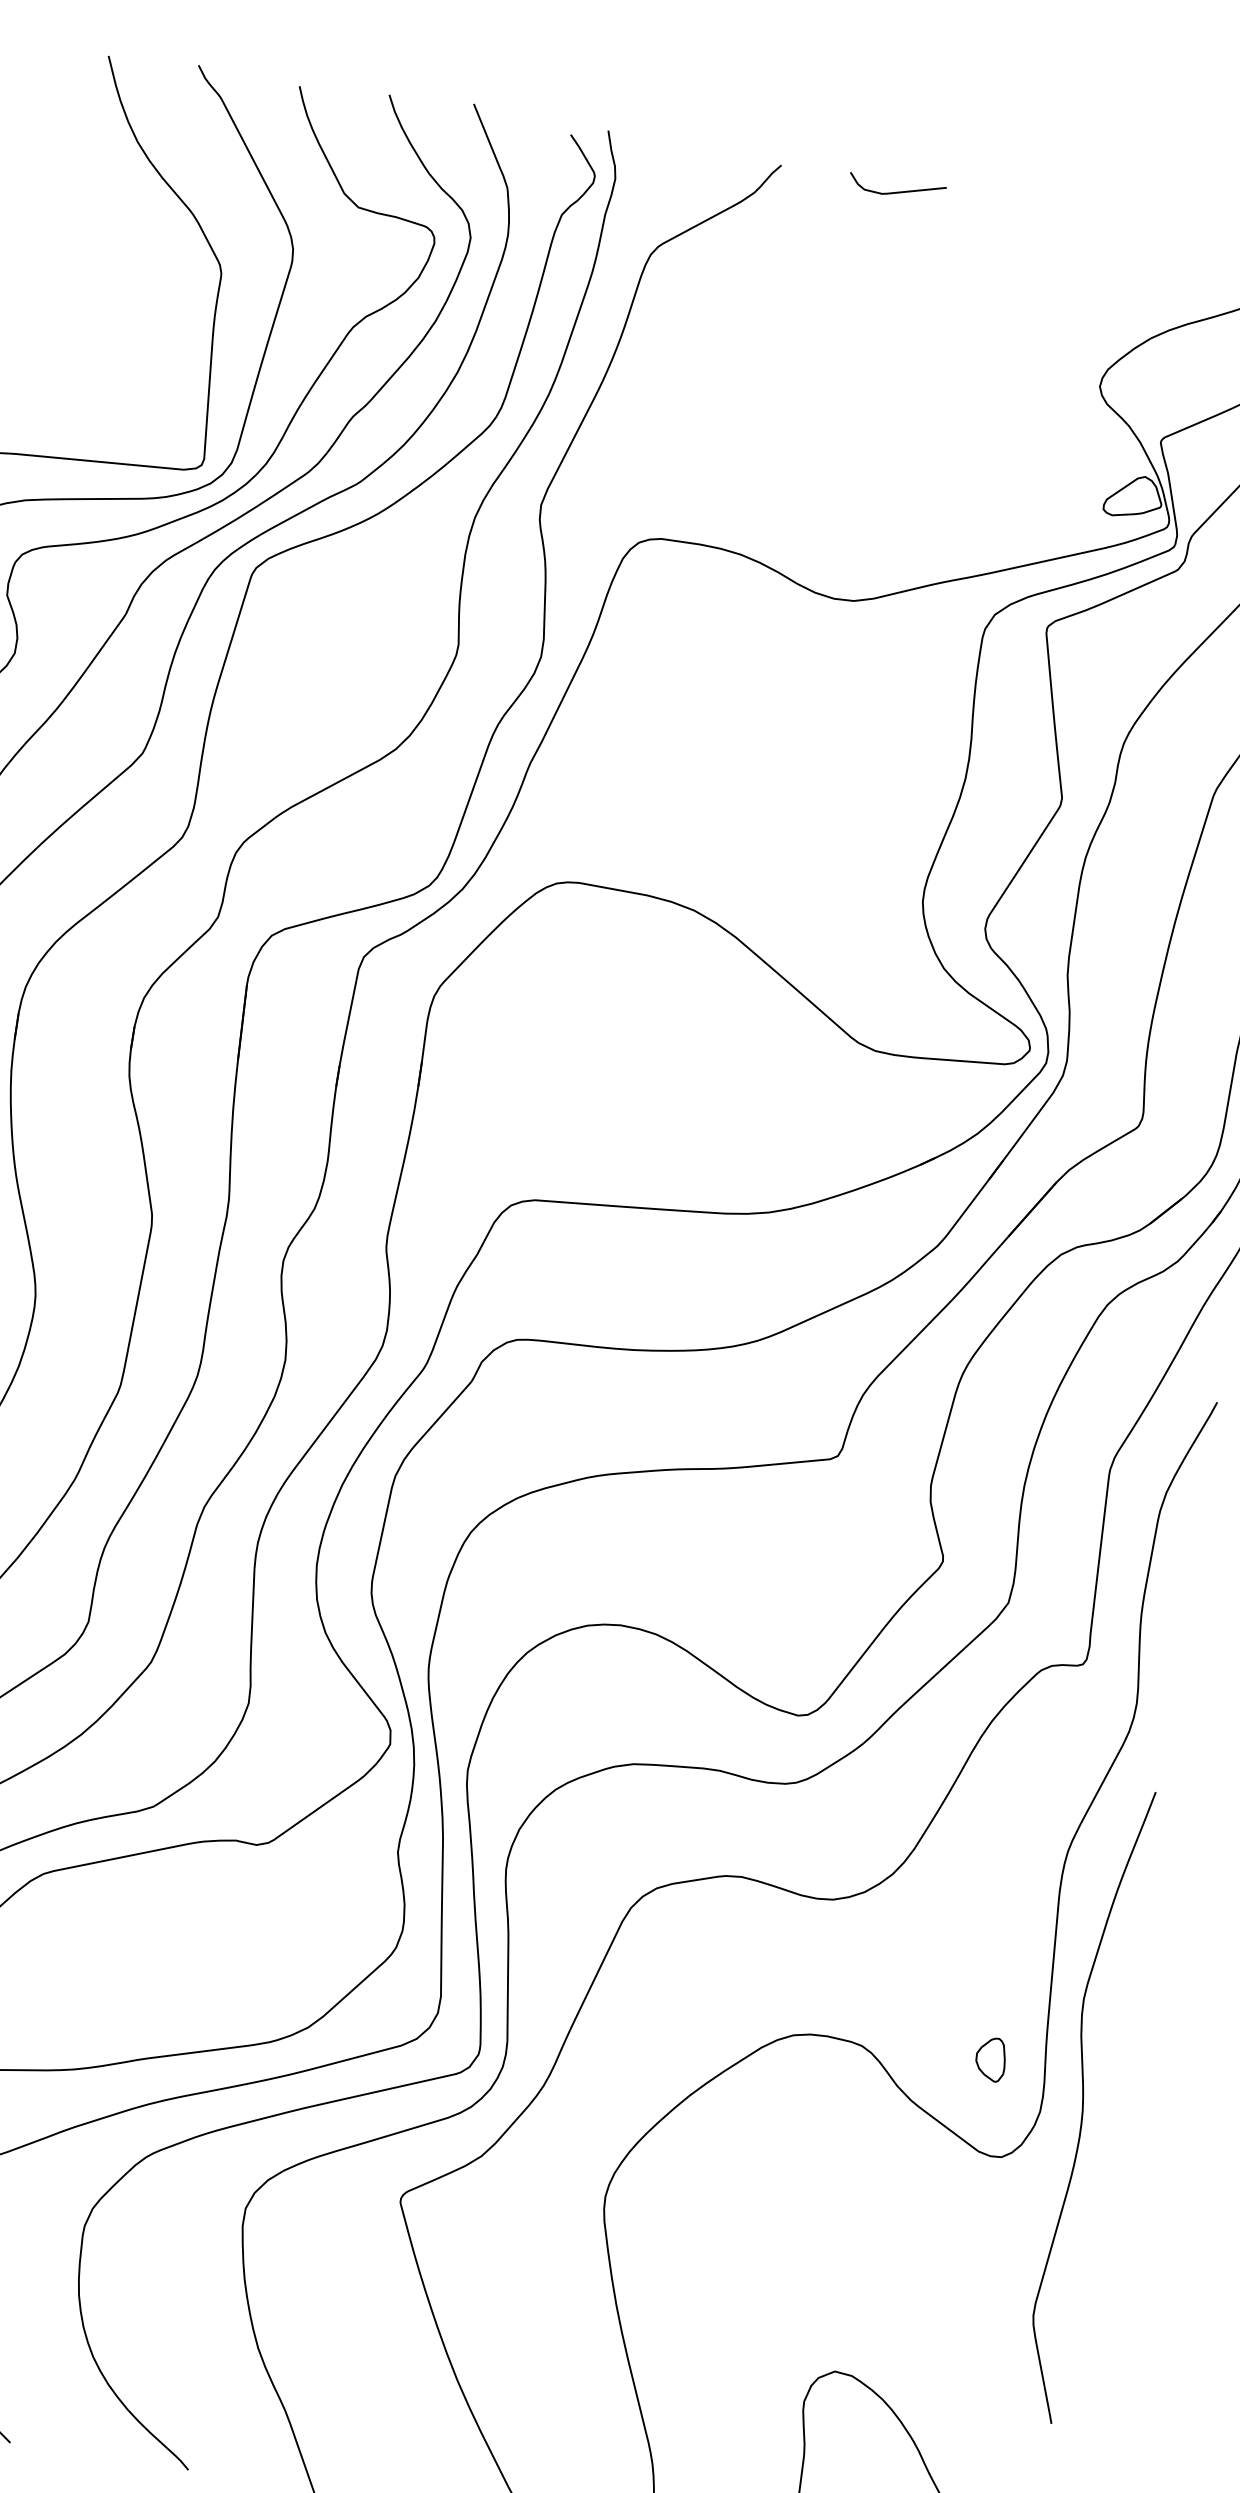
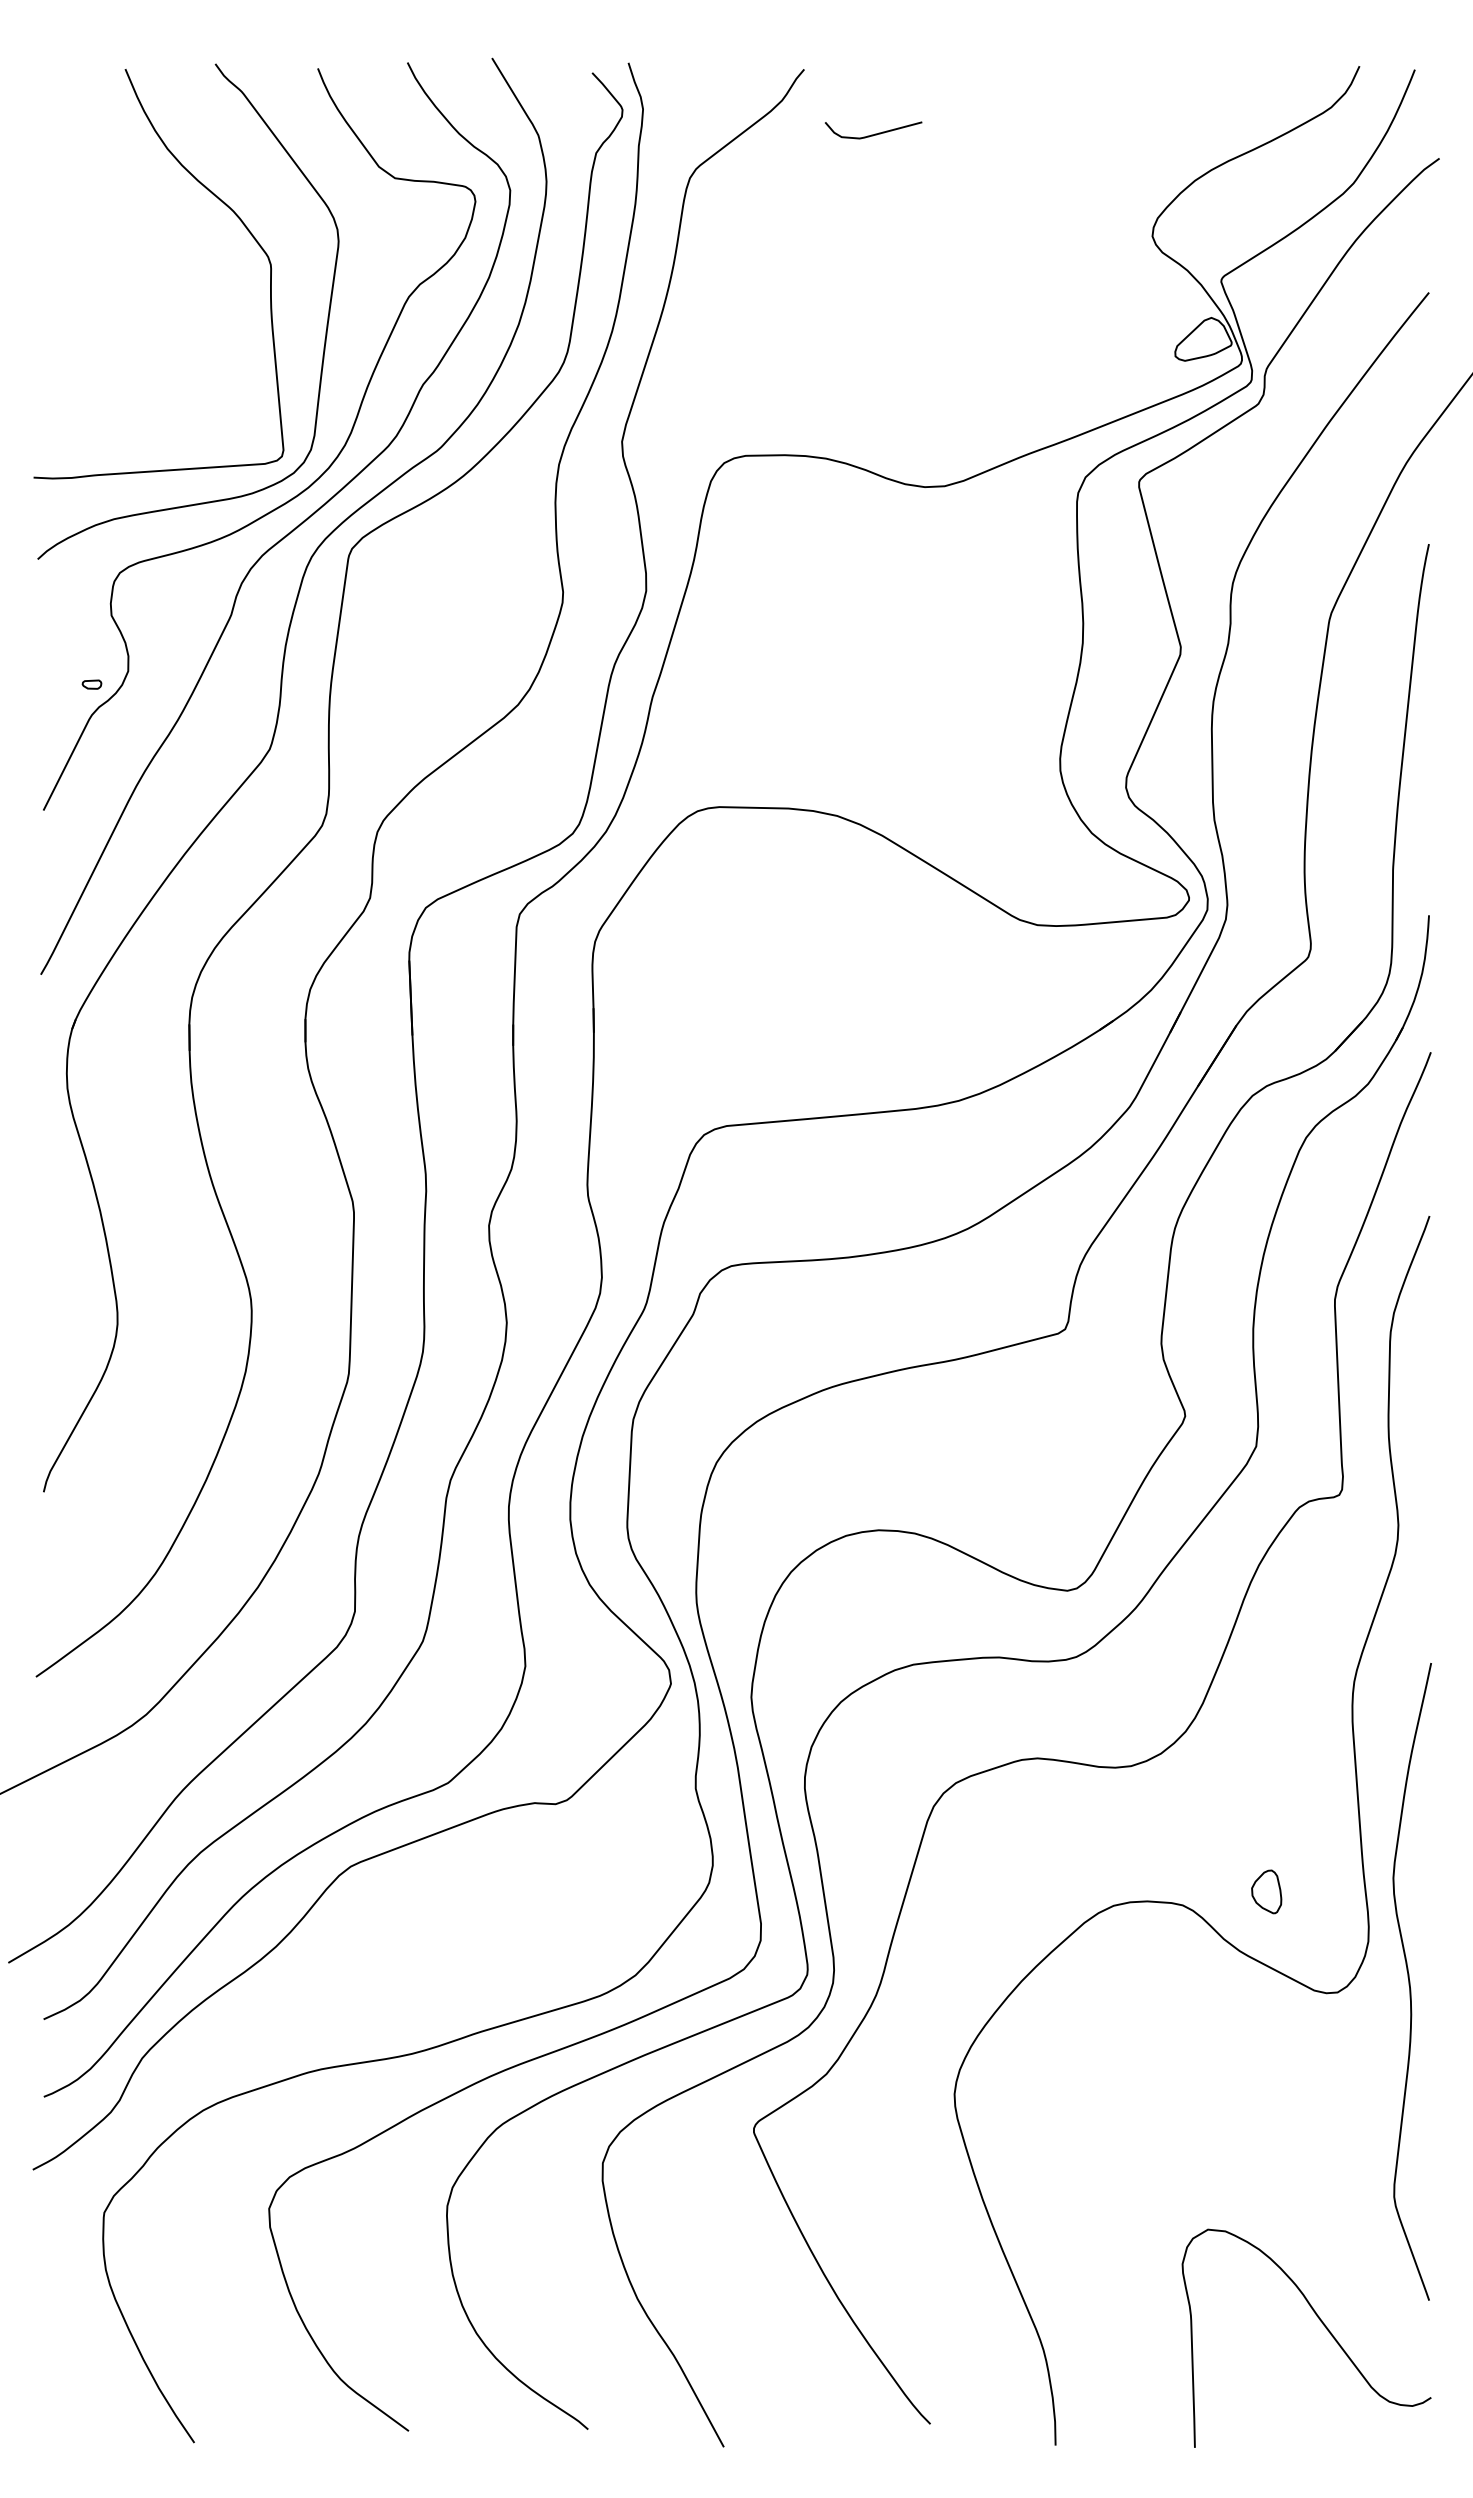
curve: (898, 191) -> (875, 133), moved
part: (990, 2058) -> (1266, 1891), moved
curve: (1084, 2104) -> (1410, 1981), moved

